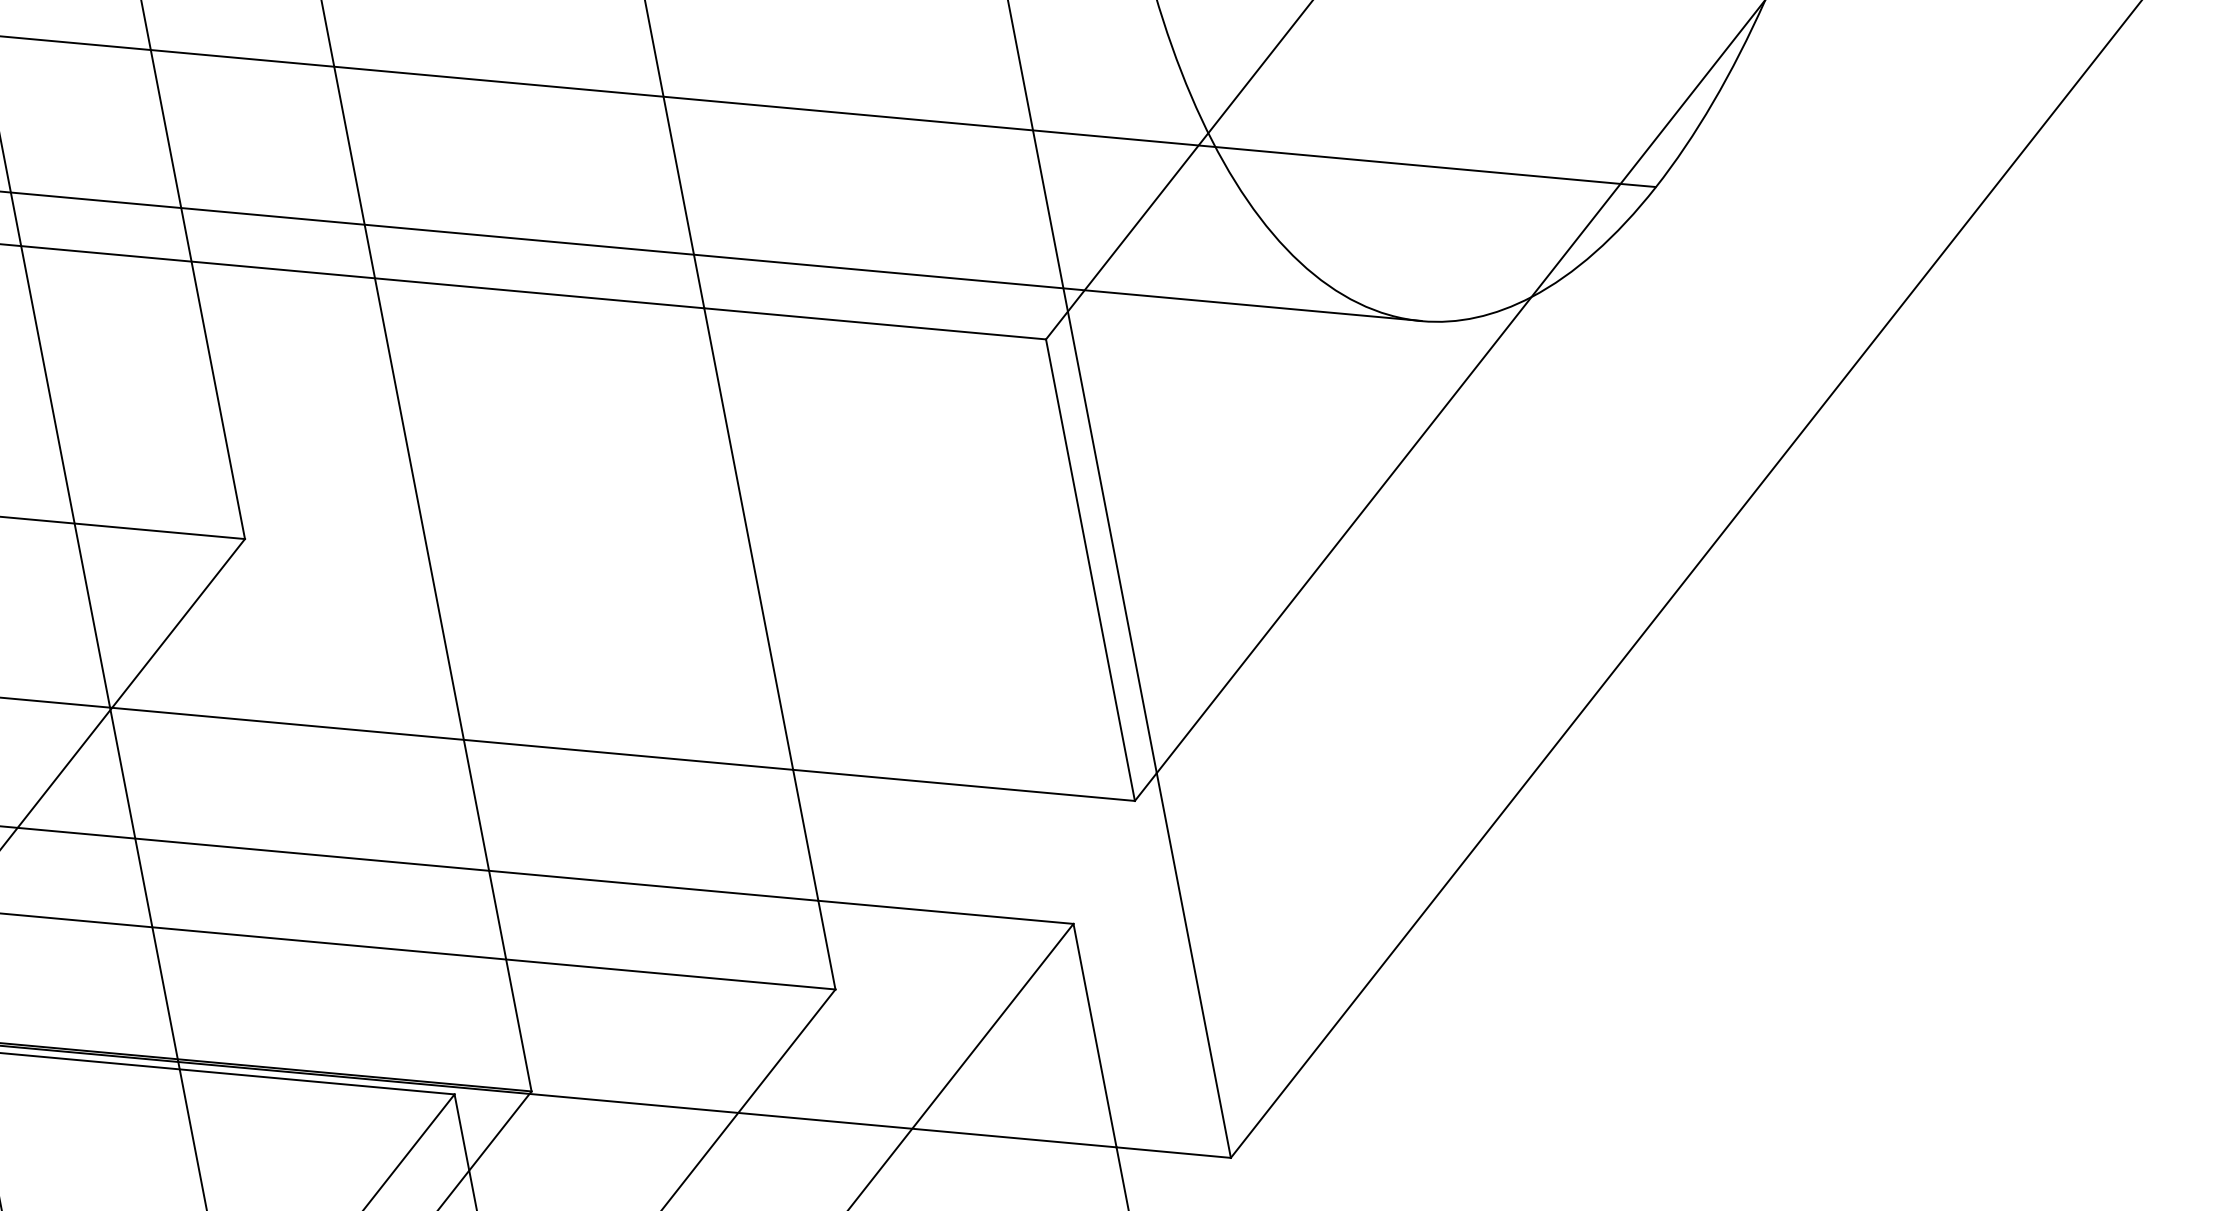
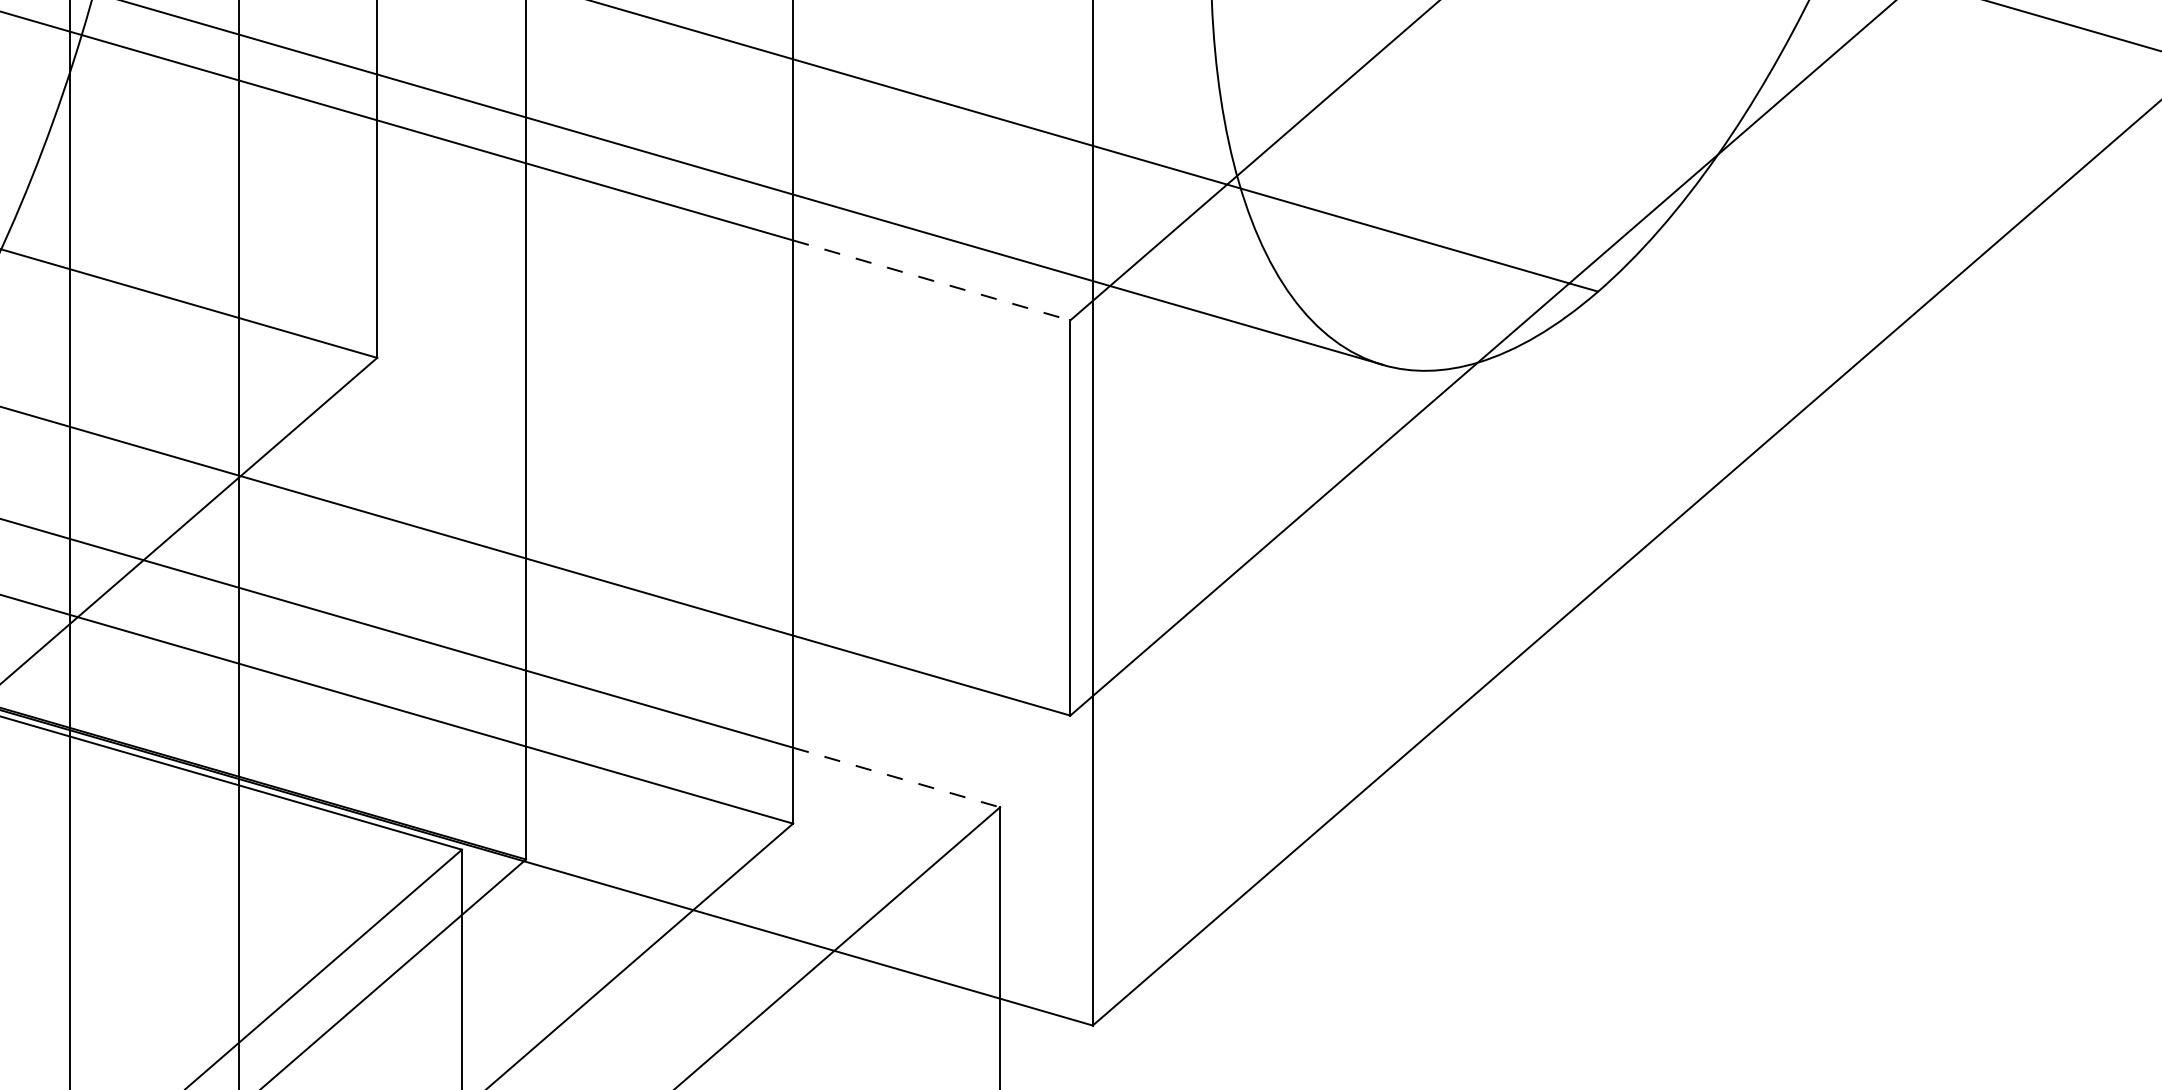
line: (876, 323) -> (932, 280), solid -> dashed
line: (945, 912) -> (896, 777), solid -> dashed

